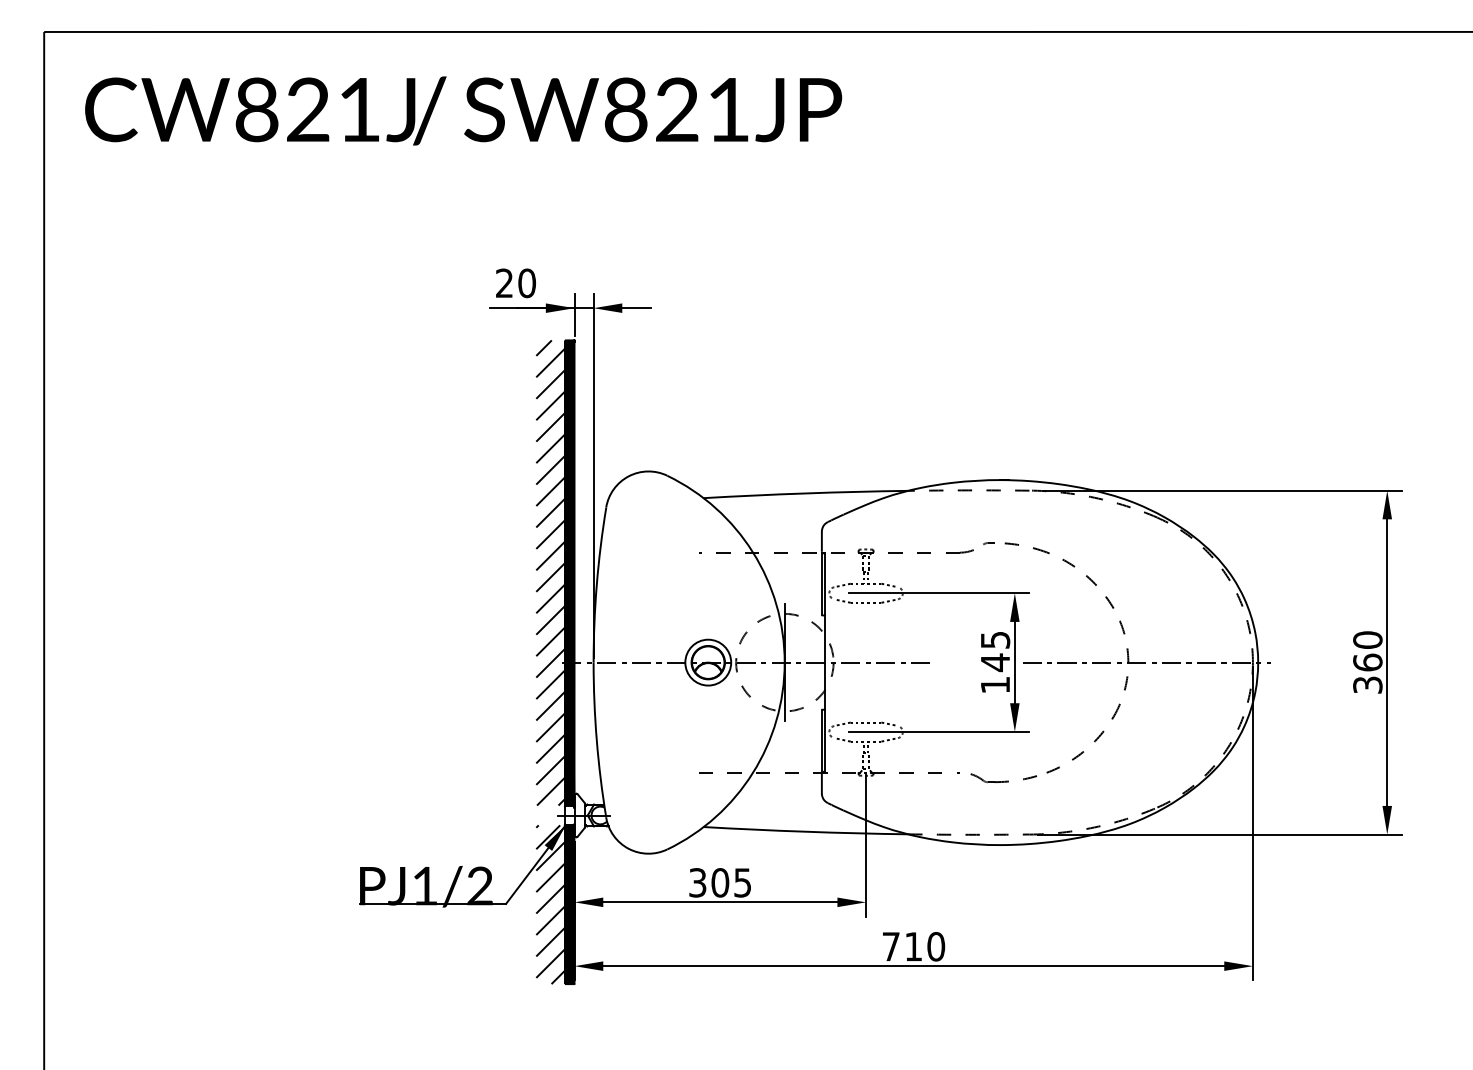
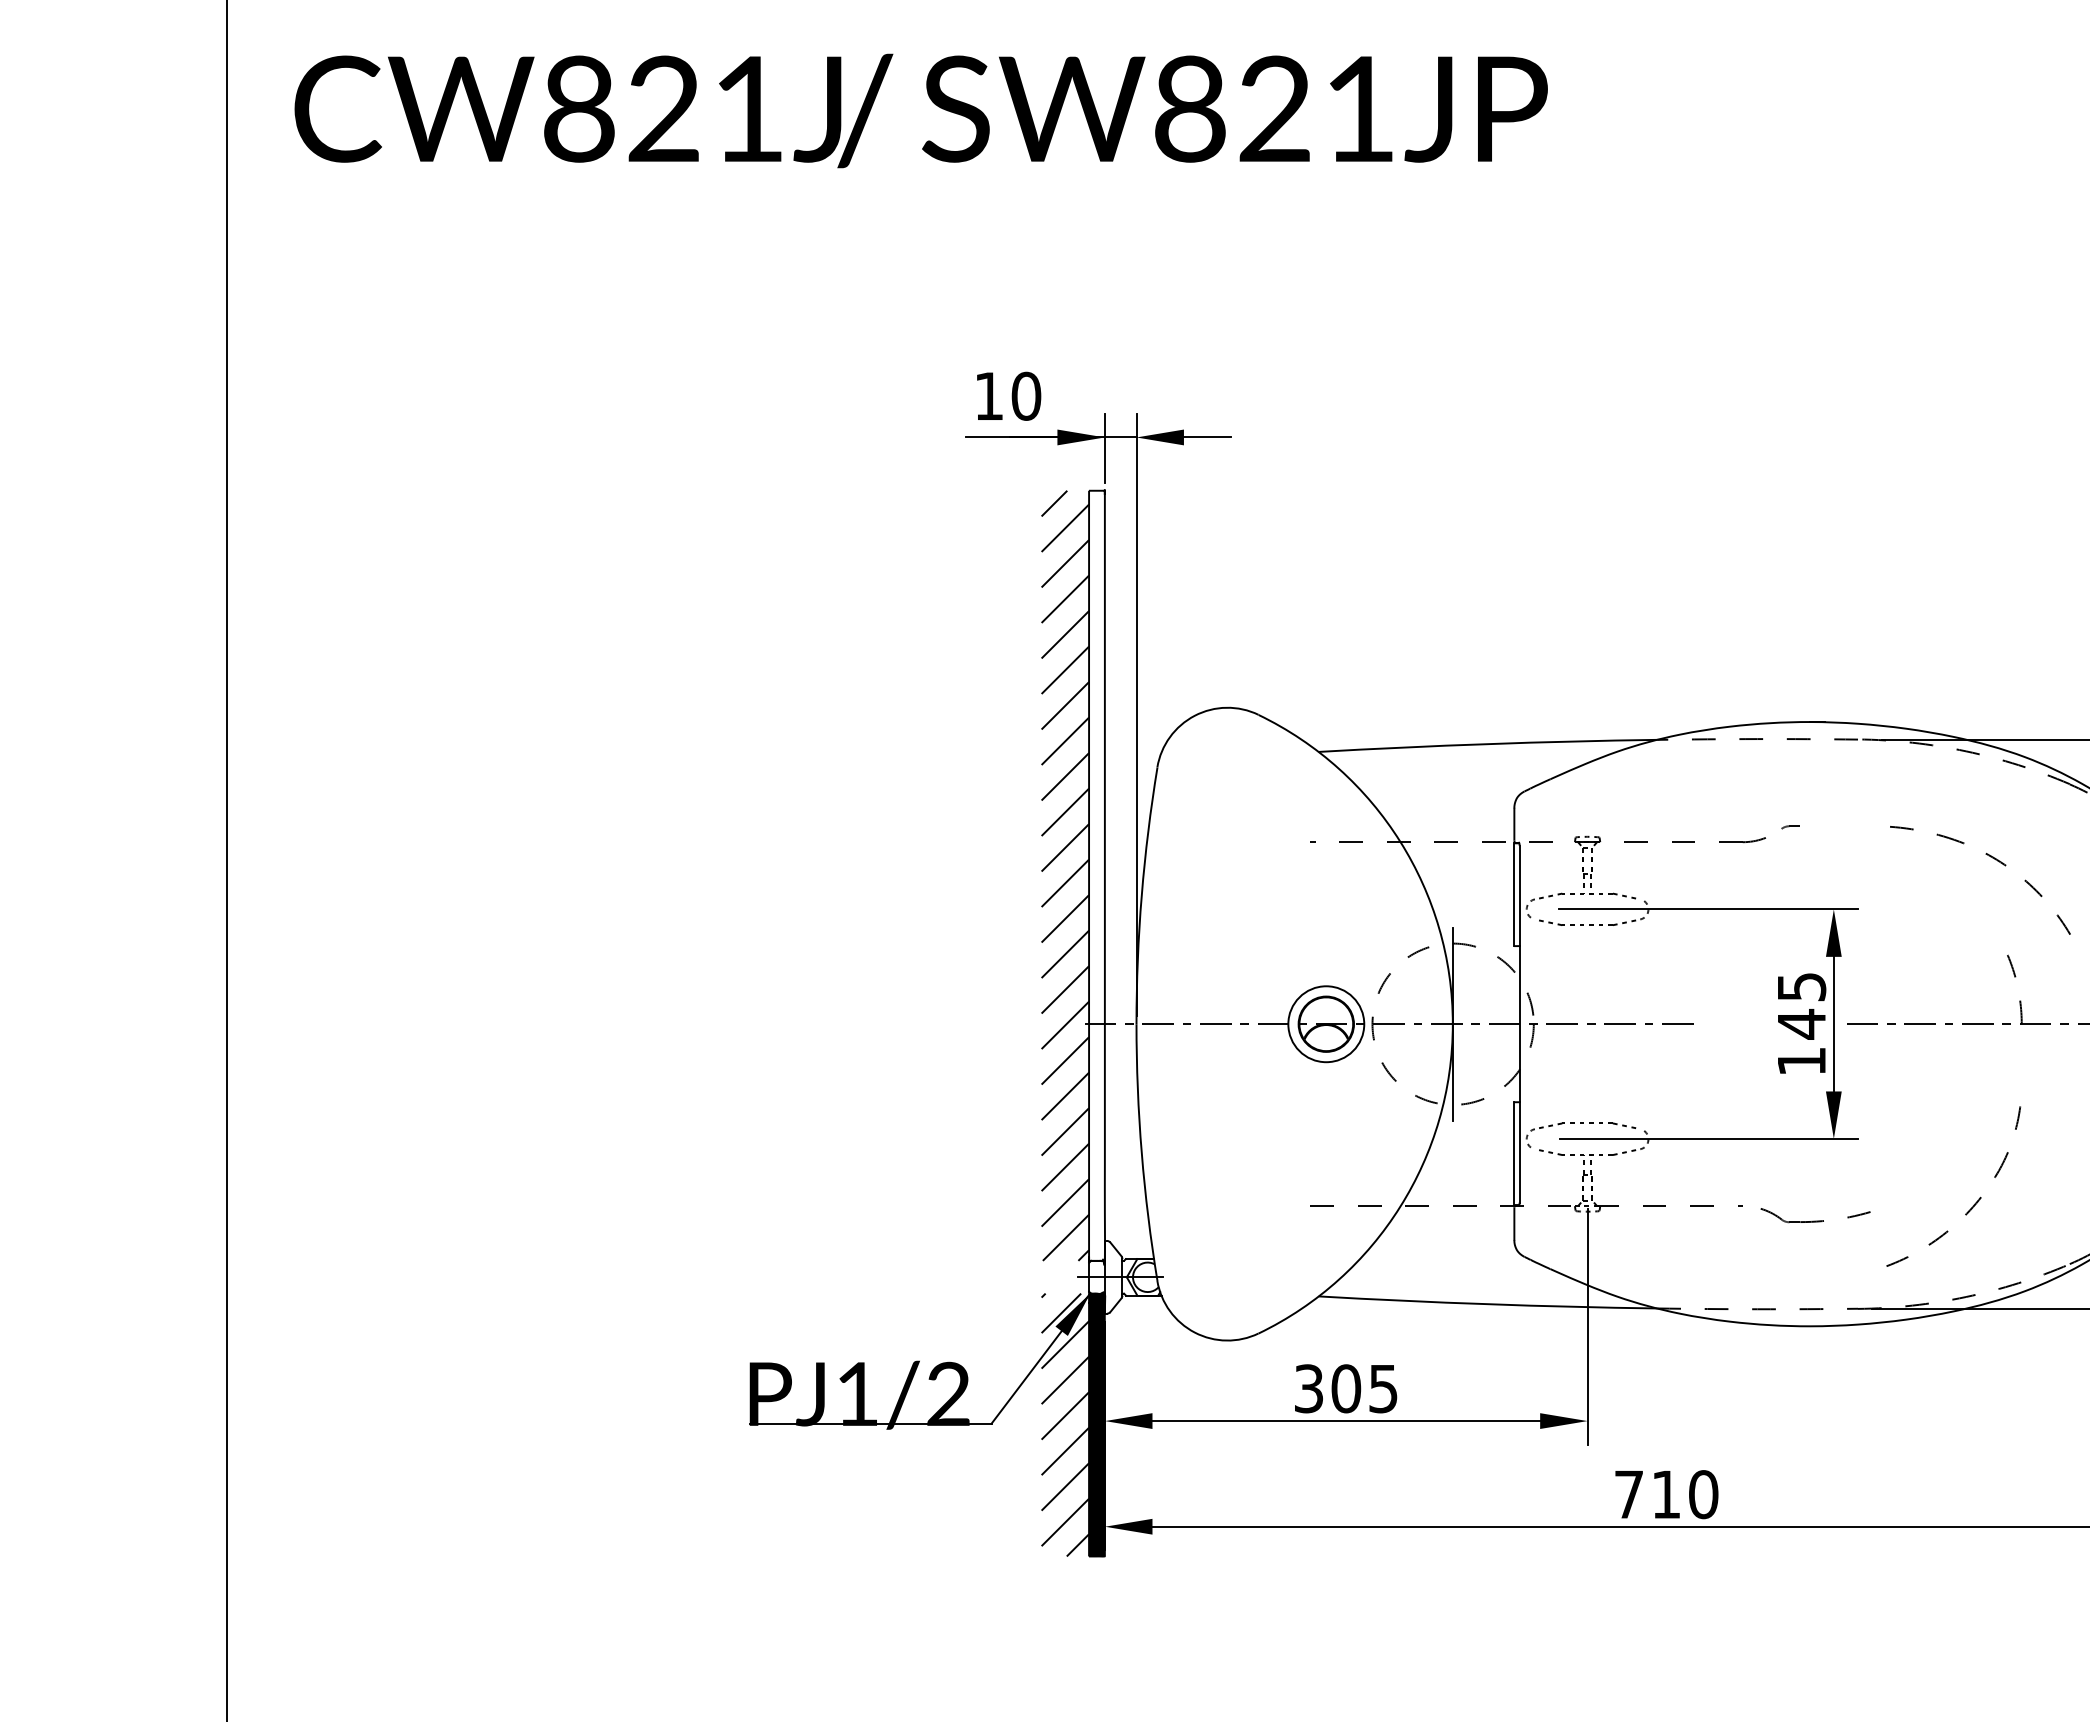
text: (504, 282) -> (988, 394), 20 -> 10
part: (1065, 562) -> (1990, 858), moved
fill: (569, 572) -> (1096, 875), removed
part: (1099, 734) -> (1973, 1202), moved

